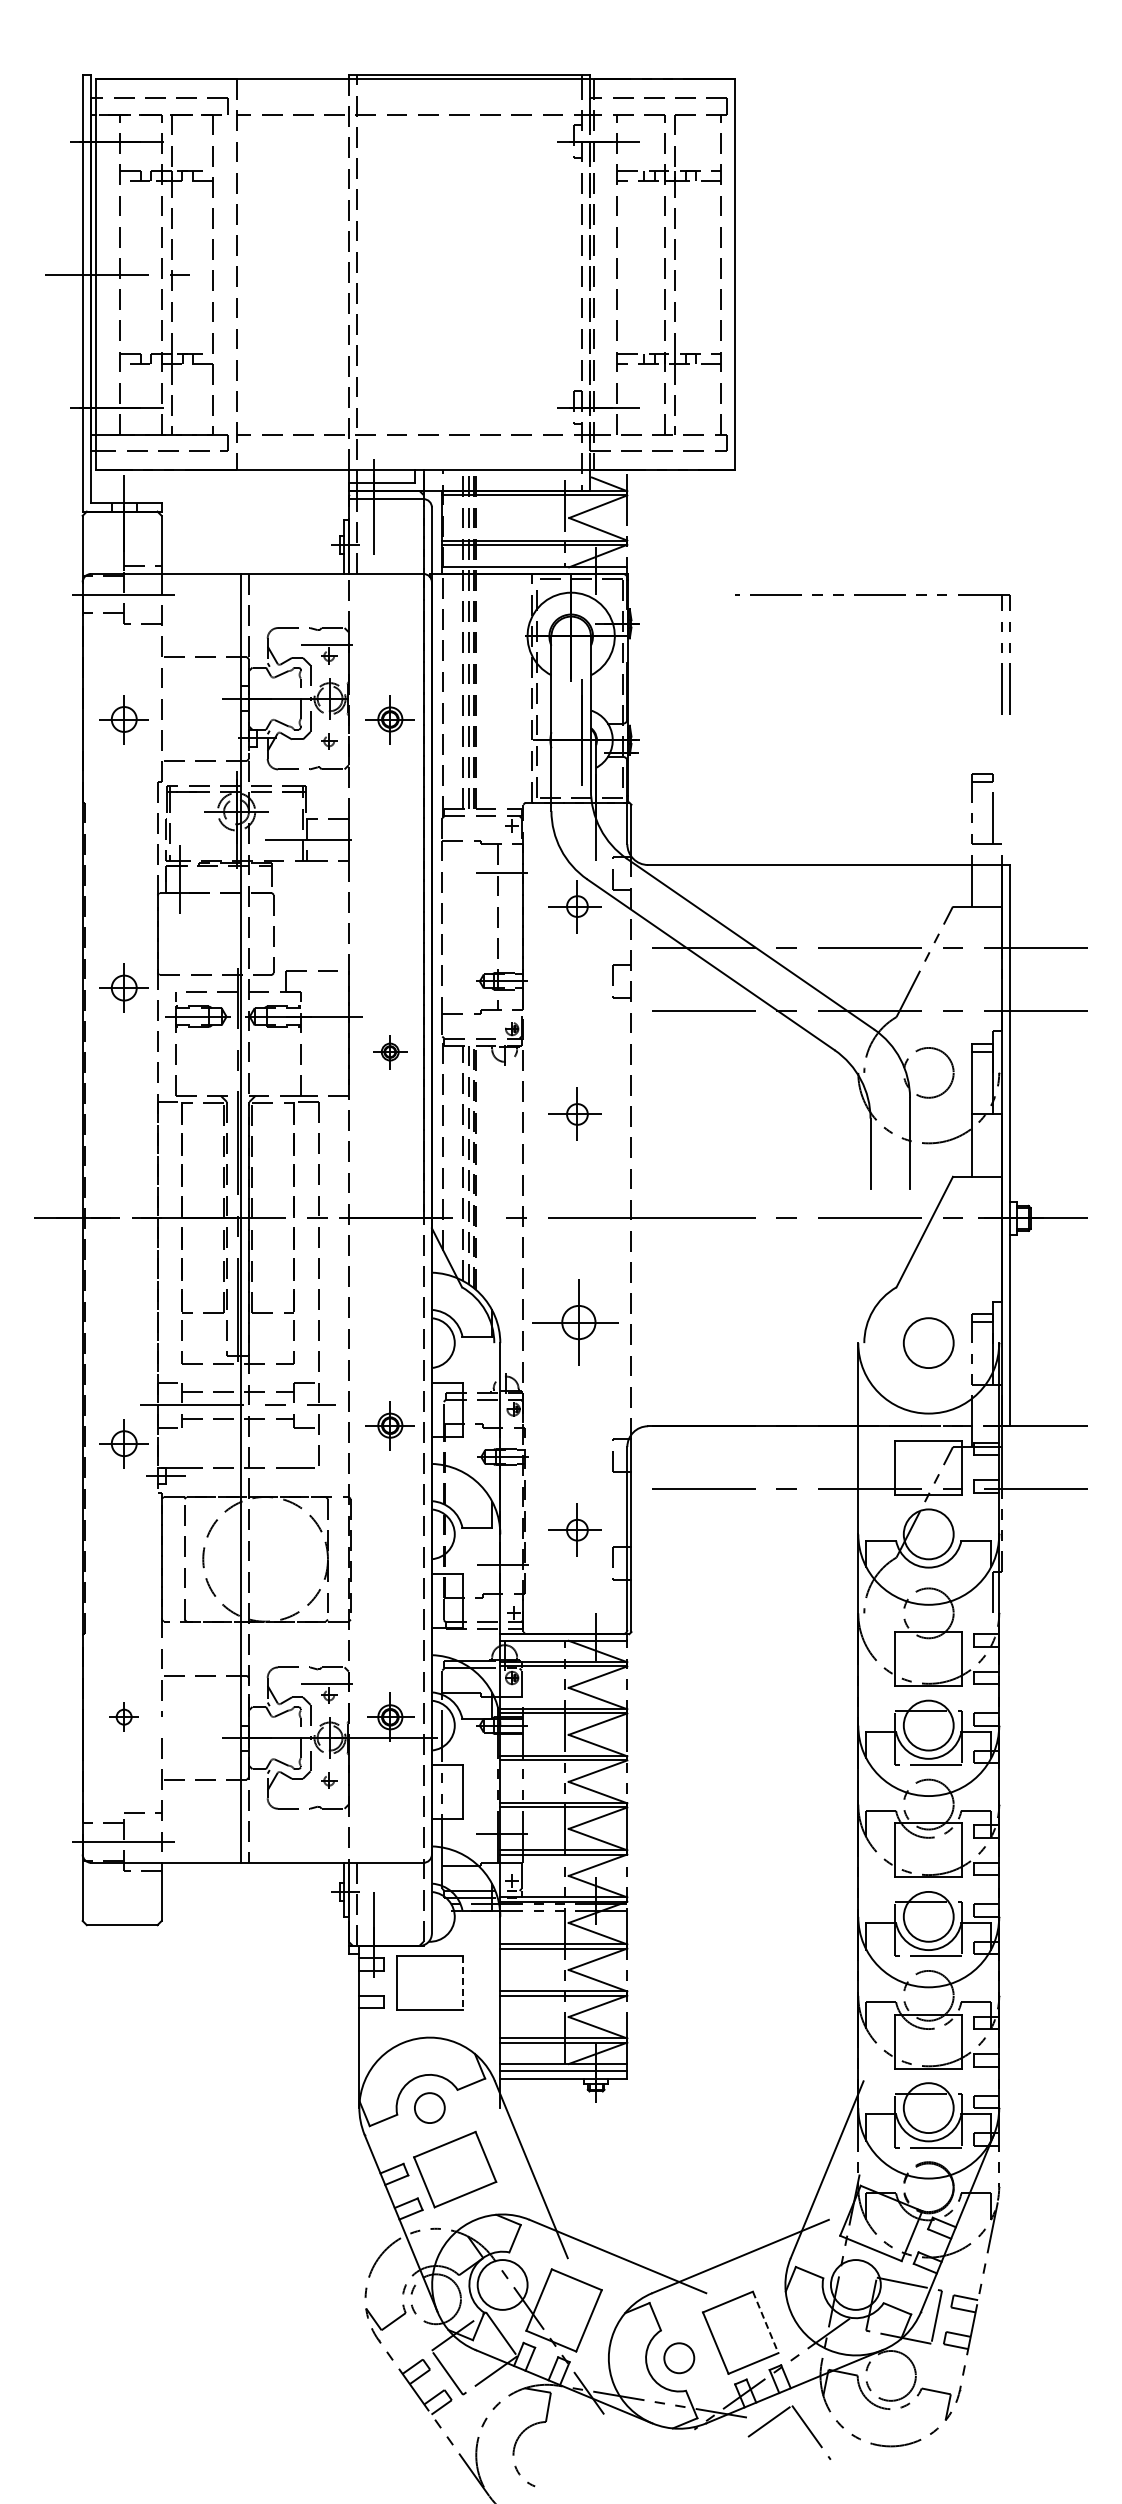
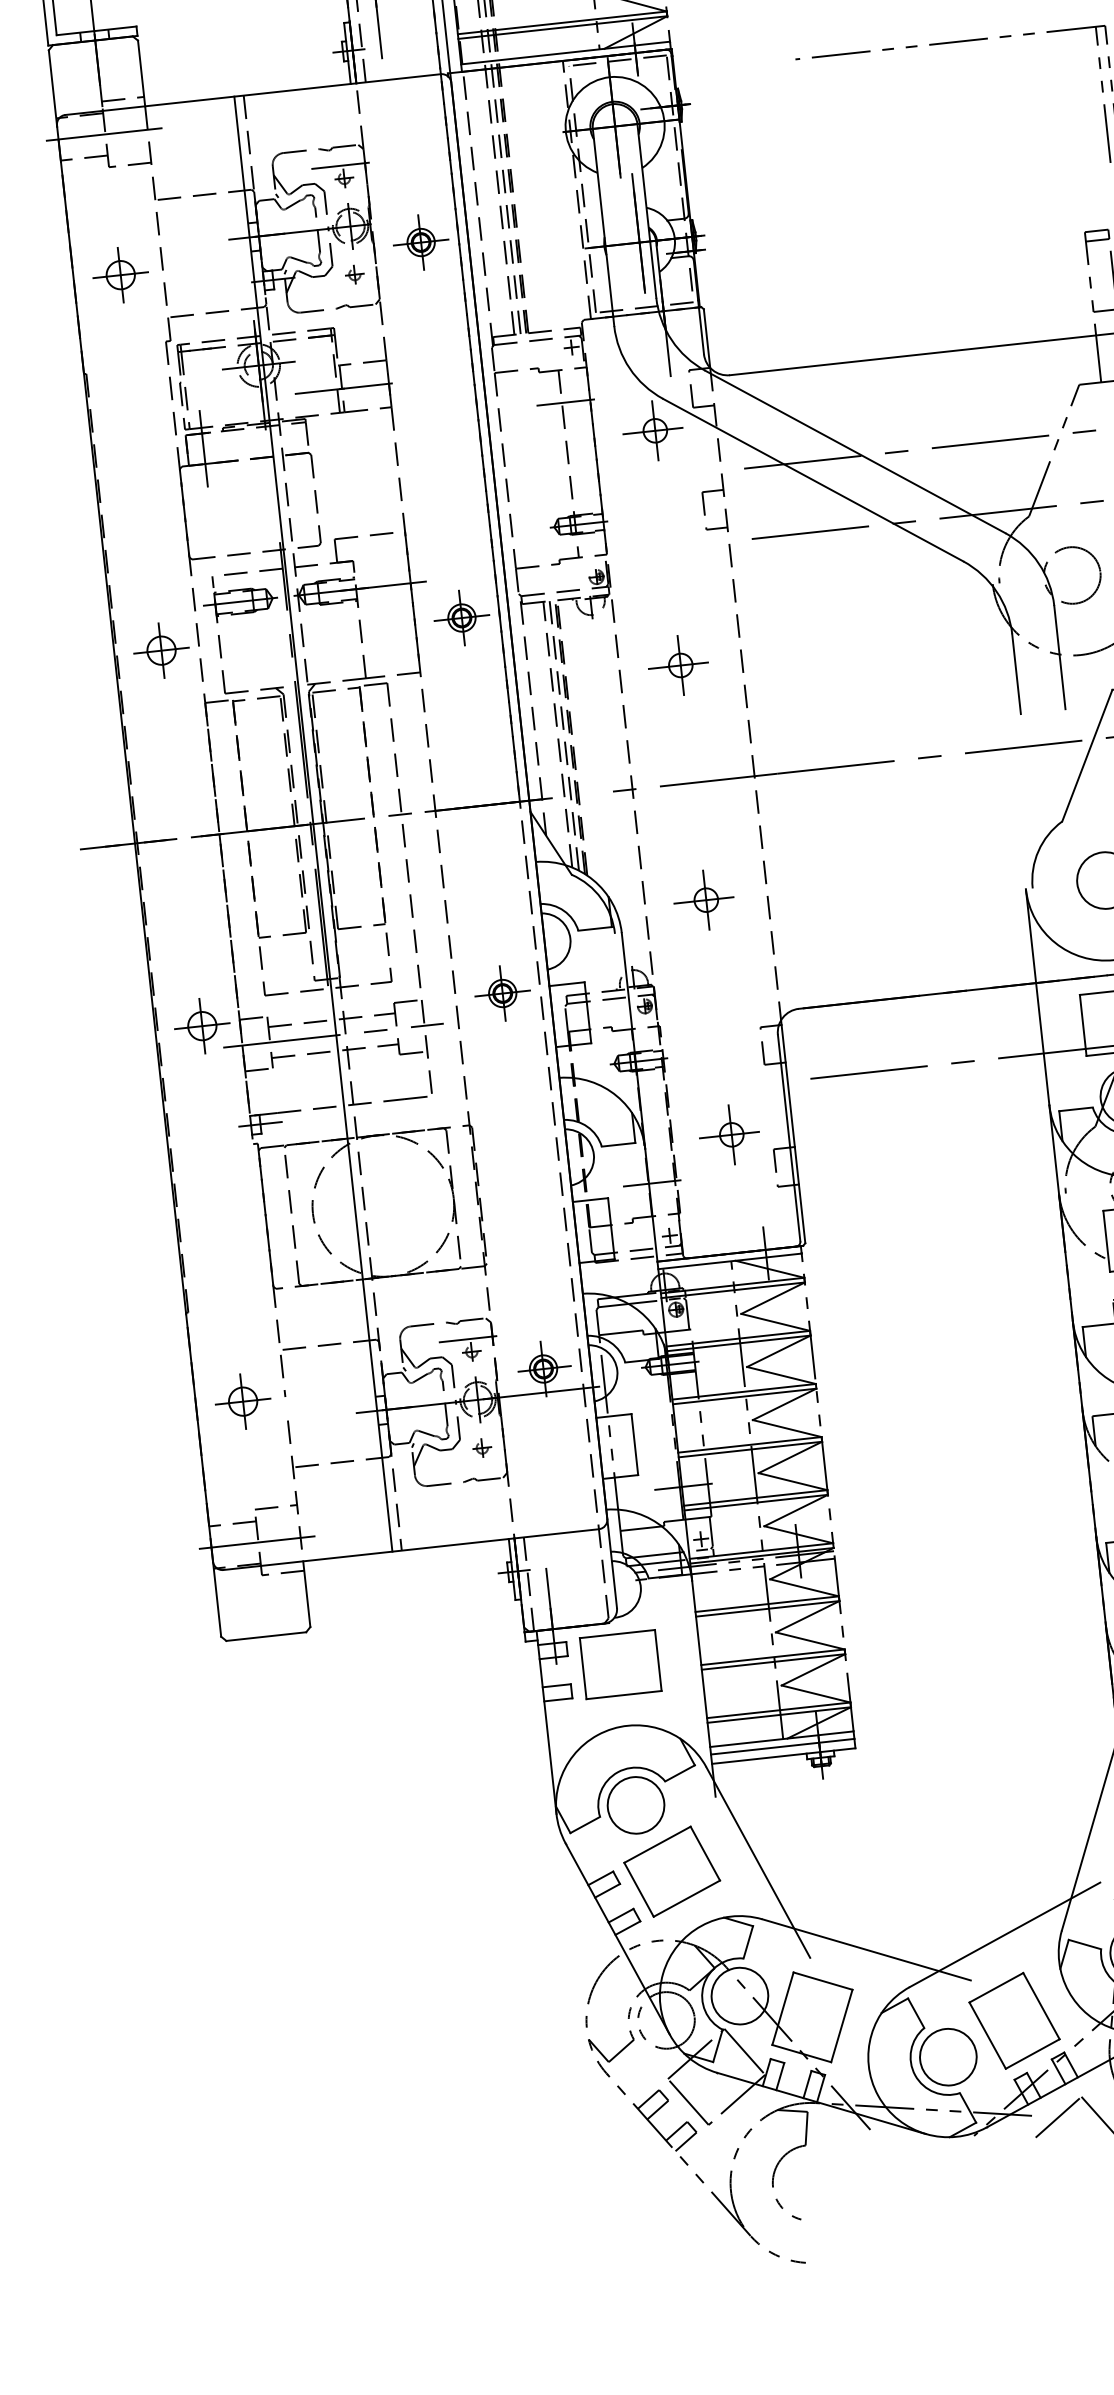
part: (123, 987) -> (160, 650), moved
part: (389, 1051) -> (460, 617), size x1.43
part: (574, 1321) -> (702, 899), size x0.62
part: (389, 1425) -> (501, 993), moved
part: (123, 1443) -> (201, 1026), moved
part: (123, 1716) -> (242, 1400), size x1.67
line: (463, 1983) -> (658, 1660), dashed -> solid
circle: (429, 2108) -> (635, 1805), size x1.67
line: (765, 2322) -> (1041, 2006), dashed -> solid
circle: (679, 2358) -> (948, 2057), size x1.67

